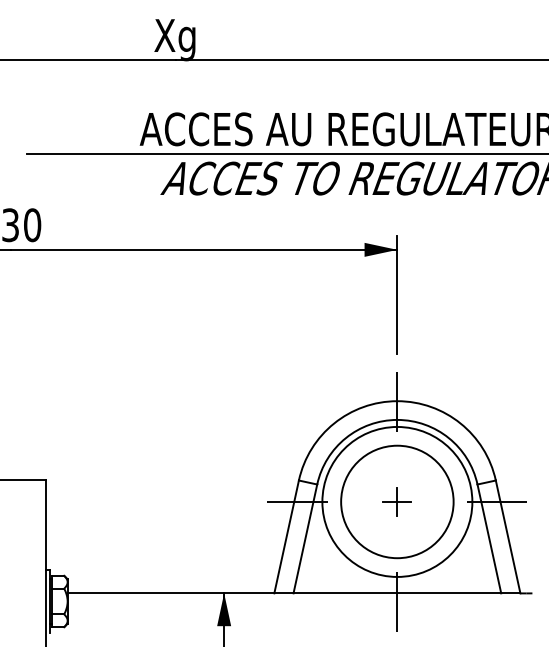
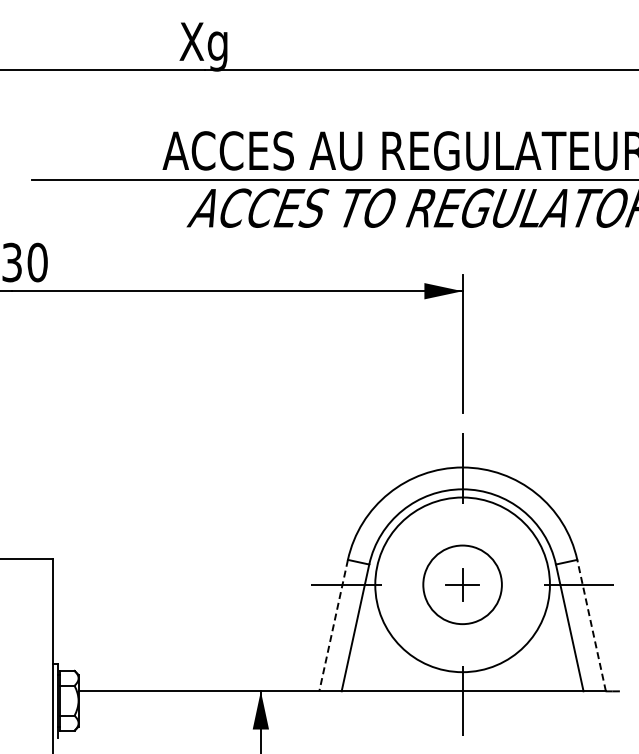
circle: (397, 501) -> (462, 584), size x0.6
line: (508, 536) -> (591, 625), solid -> dashed
line: (286, 537) -> (333, 626), solid -> dashed

